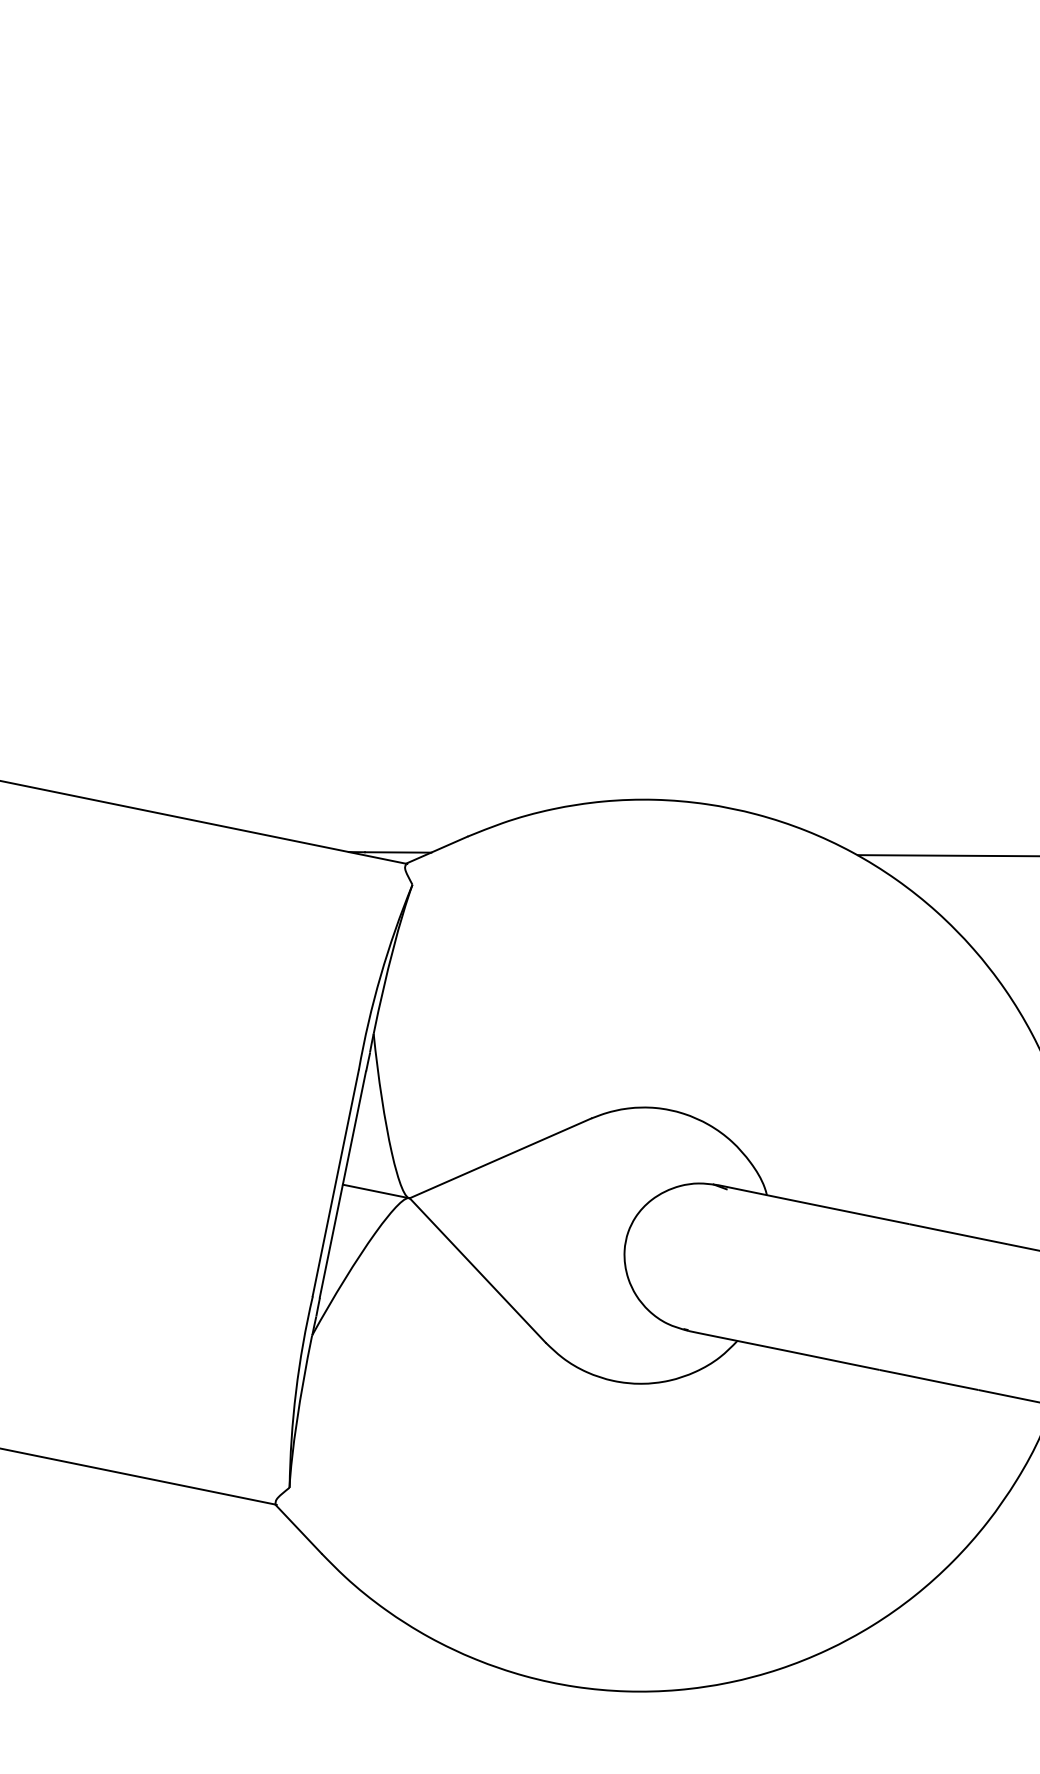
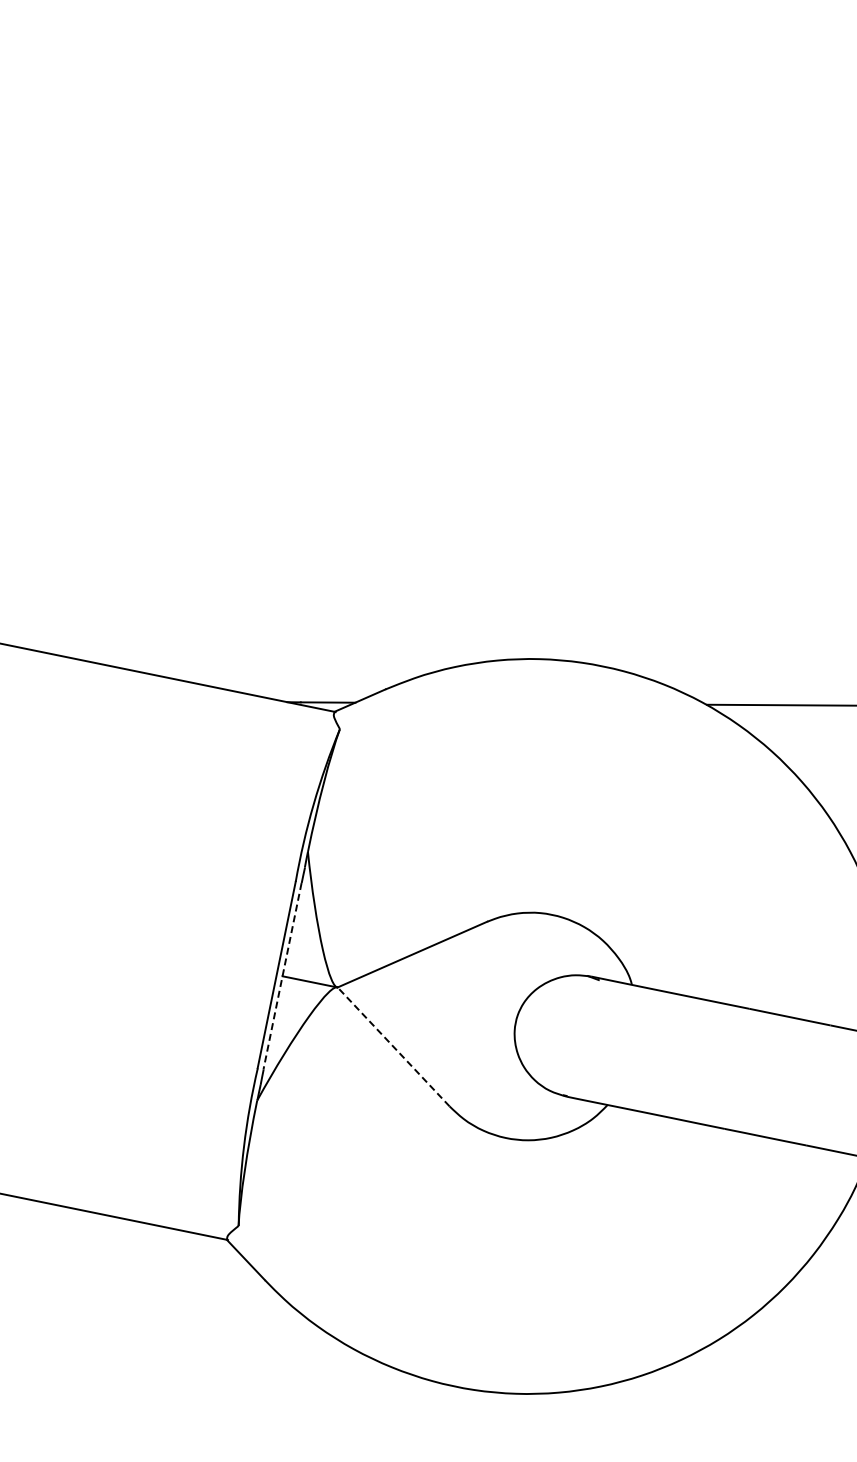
line: (342, 1184) -> (282, 976), solid -> dashed
line: (477, 1269) -> (393, 1046), solid -> dashed

